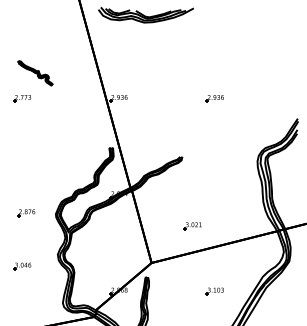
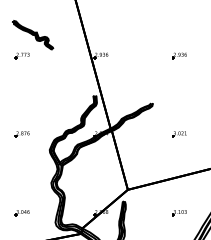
part: (35, 72) -> (33, 34), size x1.43
part: (26, 213) -> (22, 134), moved
part: (192, 226) -> (179, 134), moved
part: (22, 266) -> (22, 213), moved

